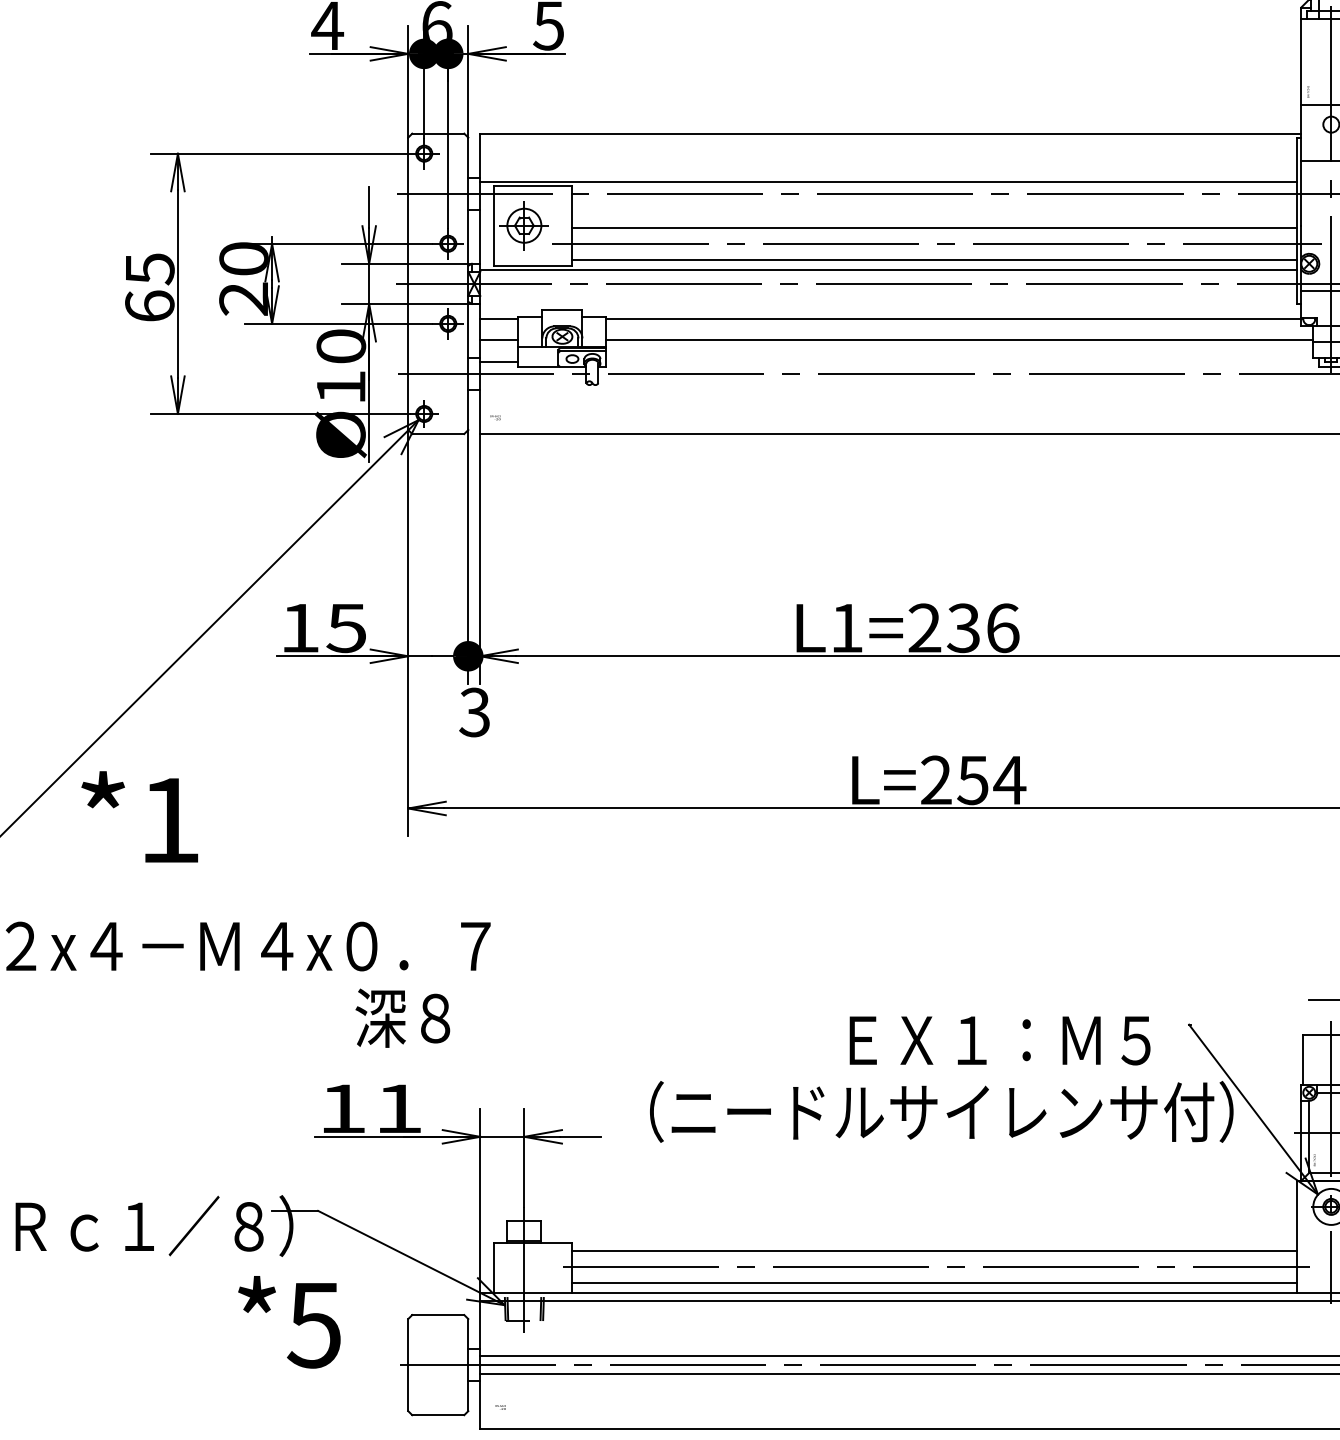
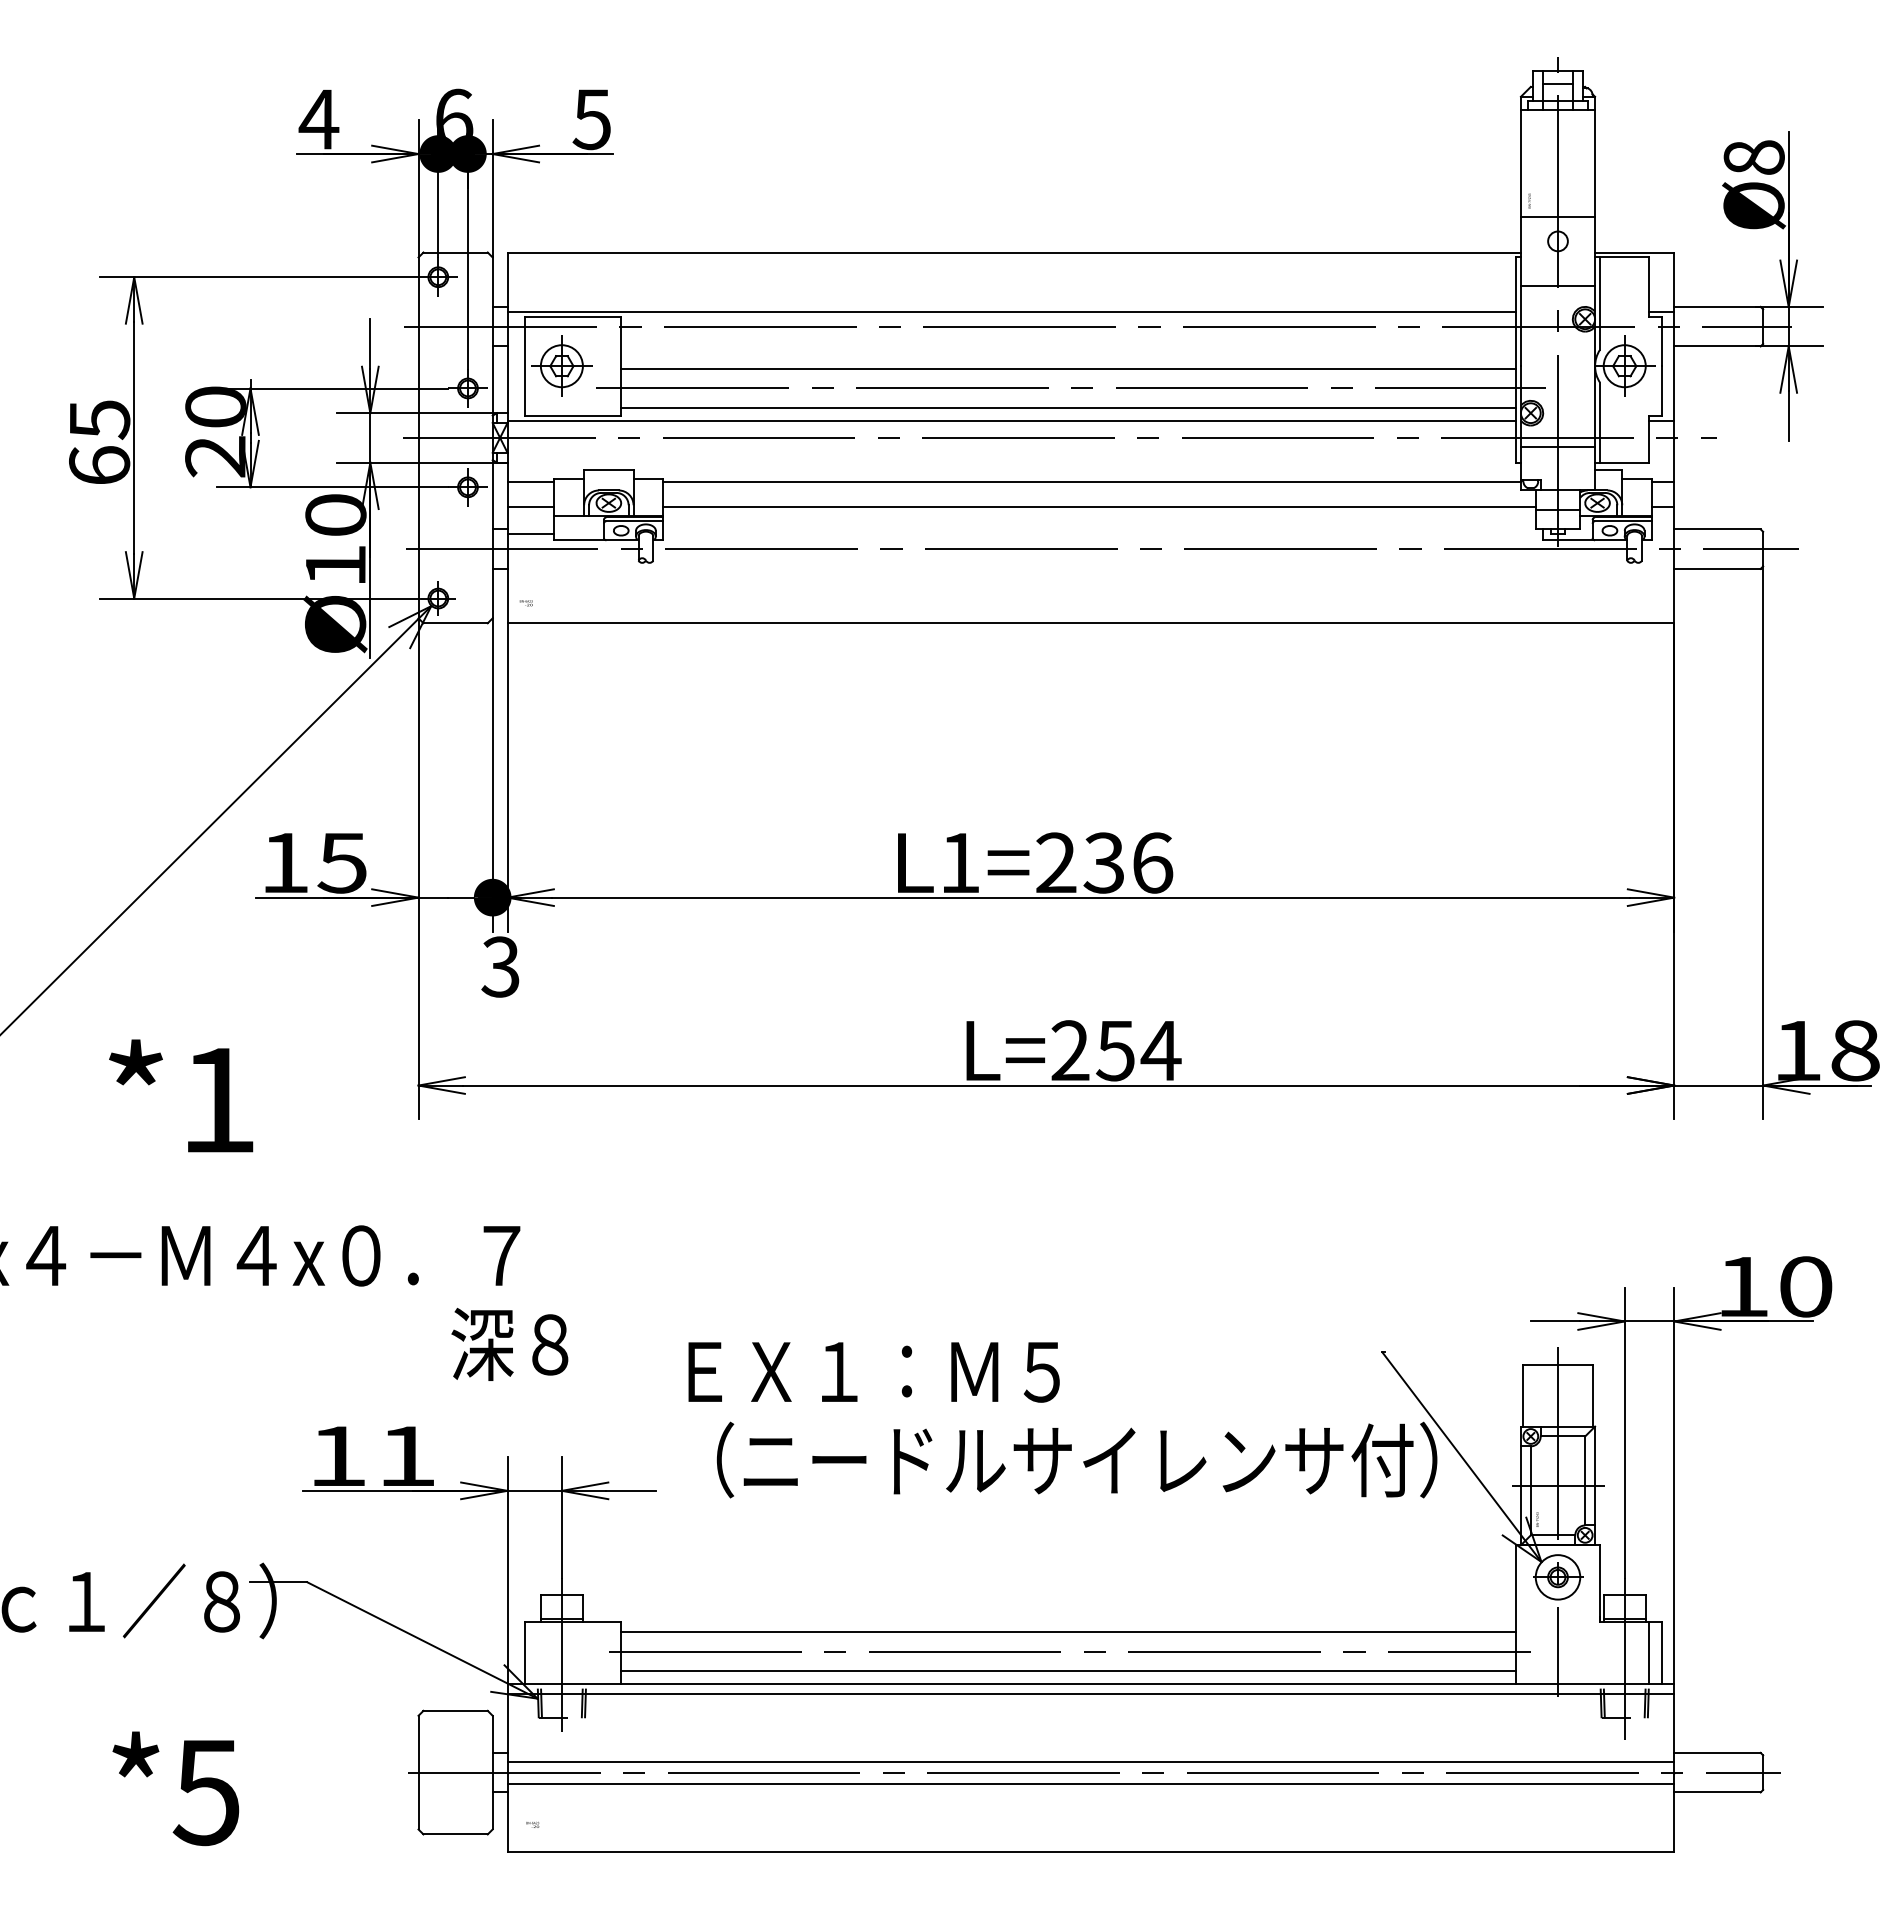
text: (140, 816) -> (181, 1095), moved
text: (402, 1017) -> (509, 1343), moved
text: (999, 1040) -> (873, 1372), moved
text: (289, 1322) -> (175, 1788), moved

